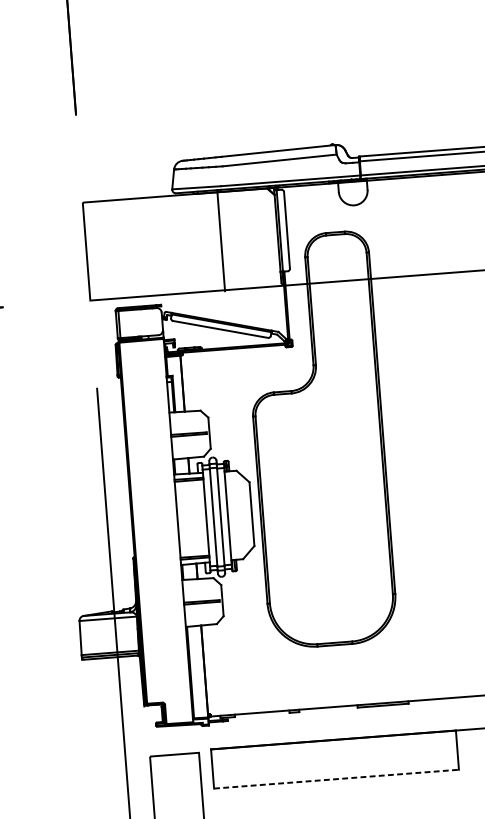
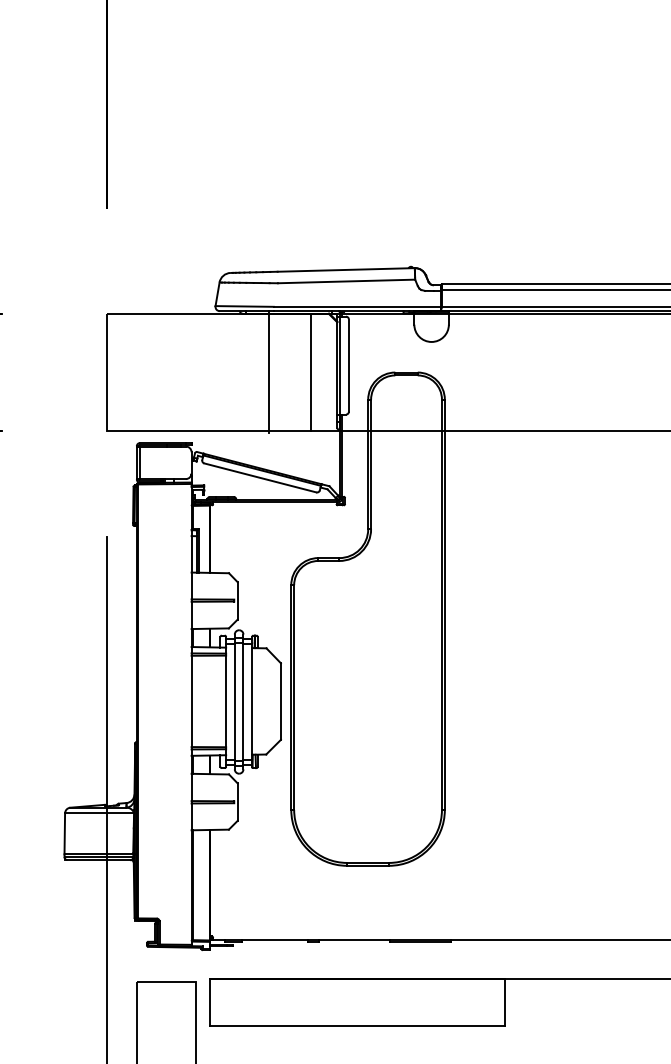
line: (255, 238) -> (310, 372), added
line: (337, 778) -> (358, 1025), dashed -> solid

